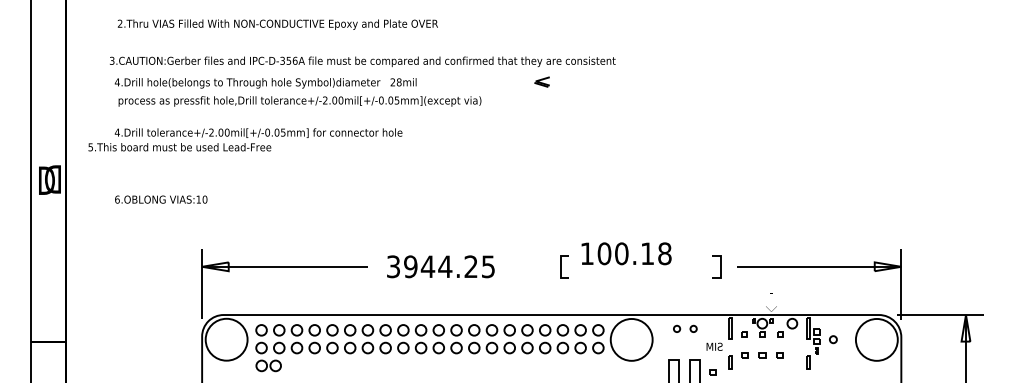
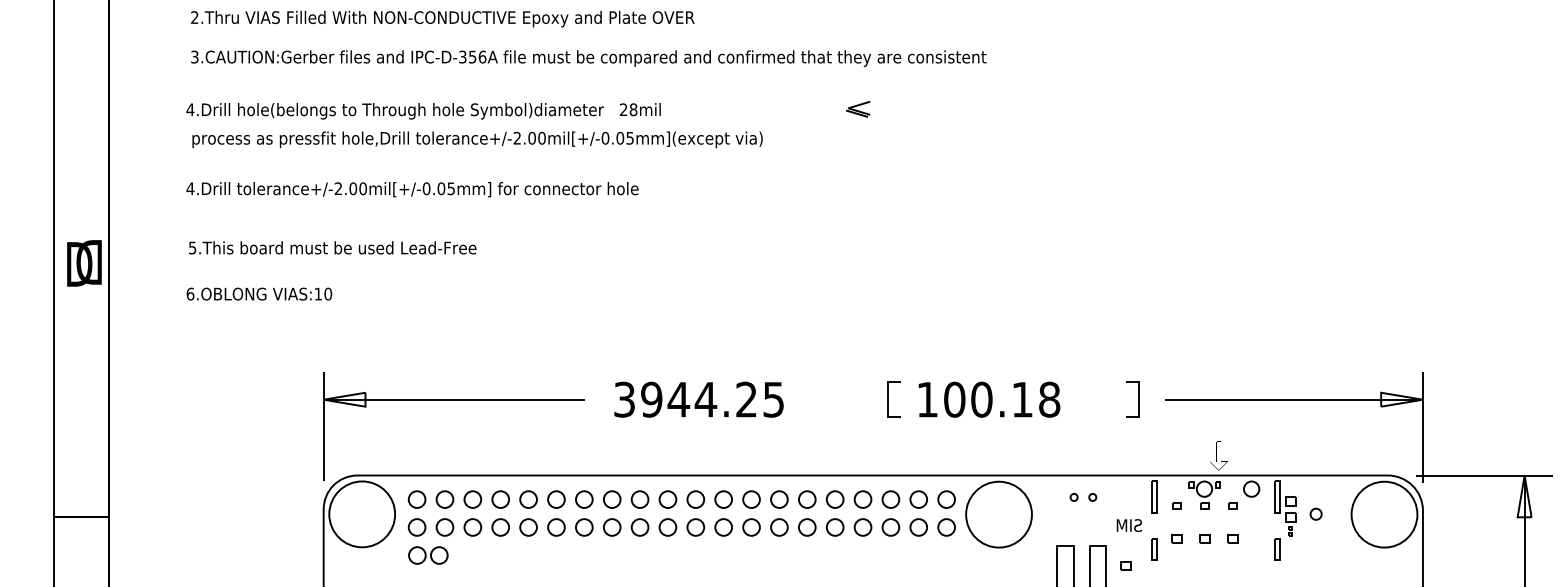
text: (362, 61) -> (588, 58), moved
text: (179, 147) -> (332, 248), moved
text: (626, 253) -> (989, 399), moved
part: (685, 328) -> (1083, 496), size x0.71

